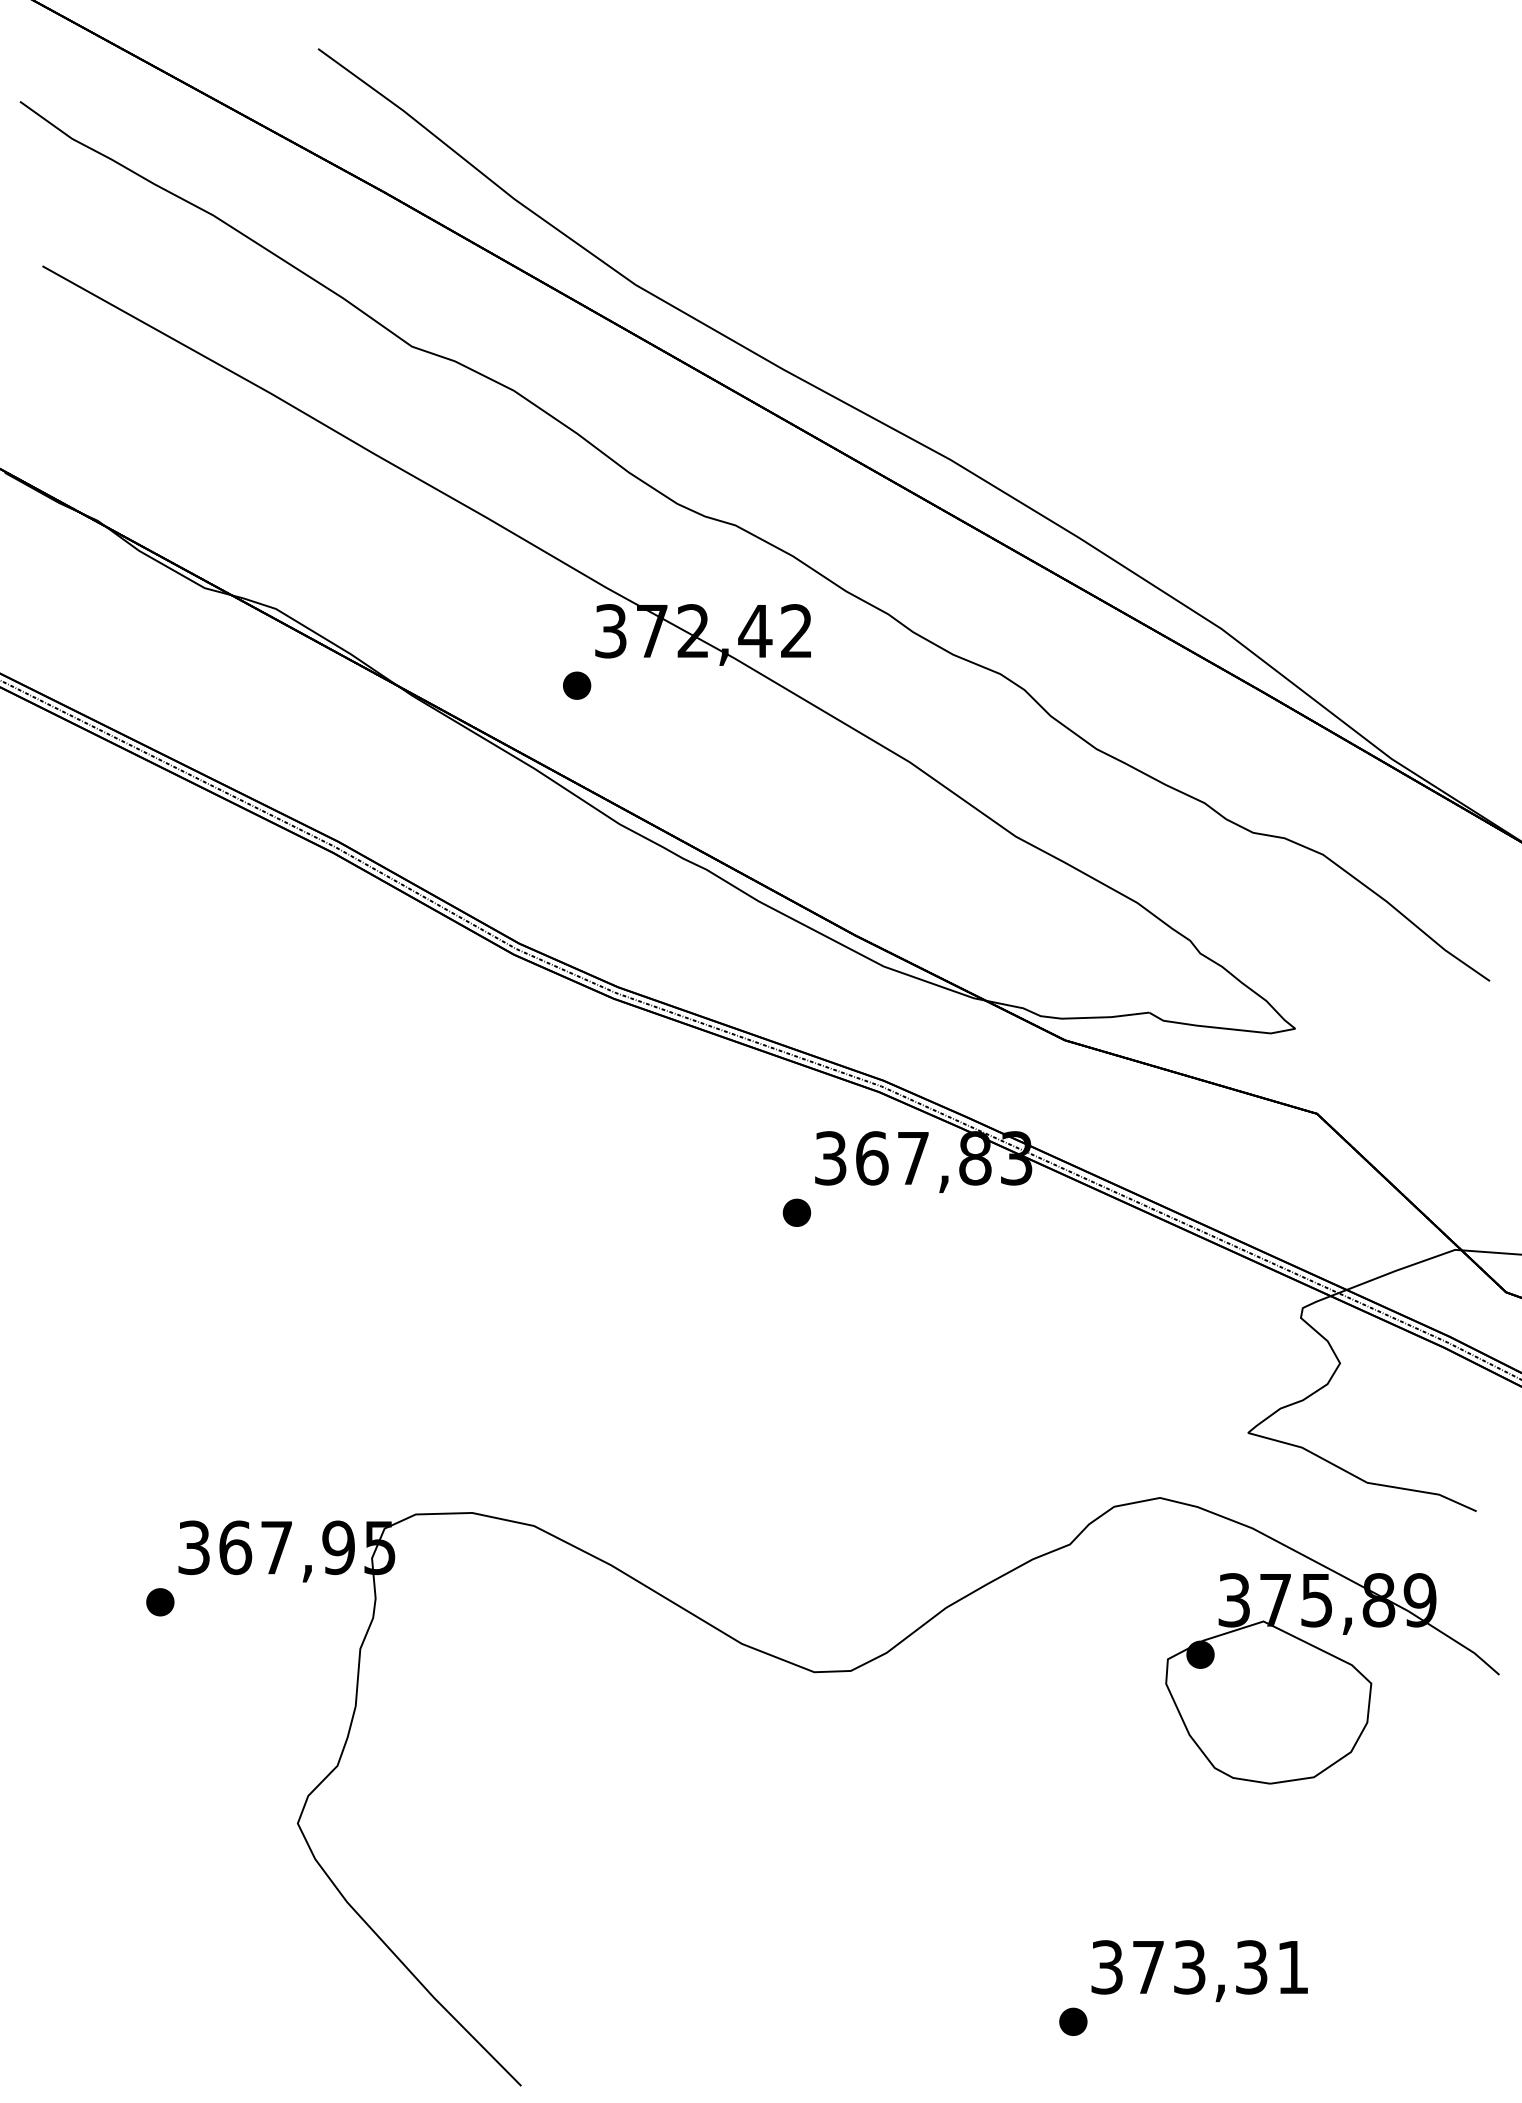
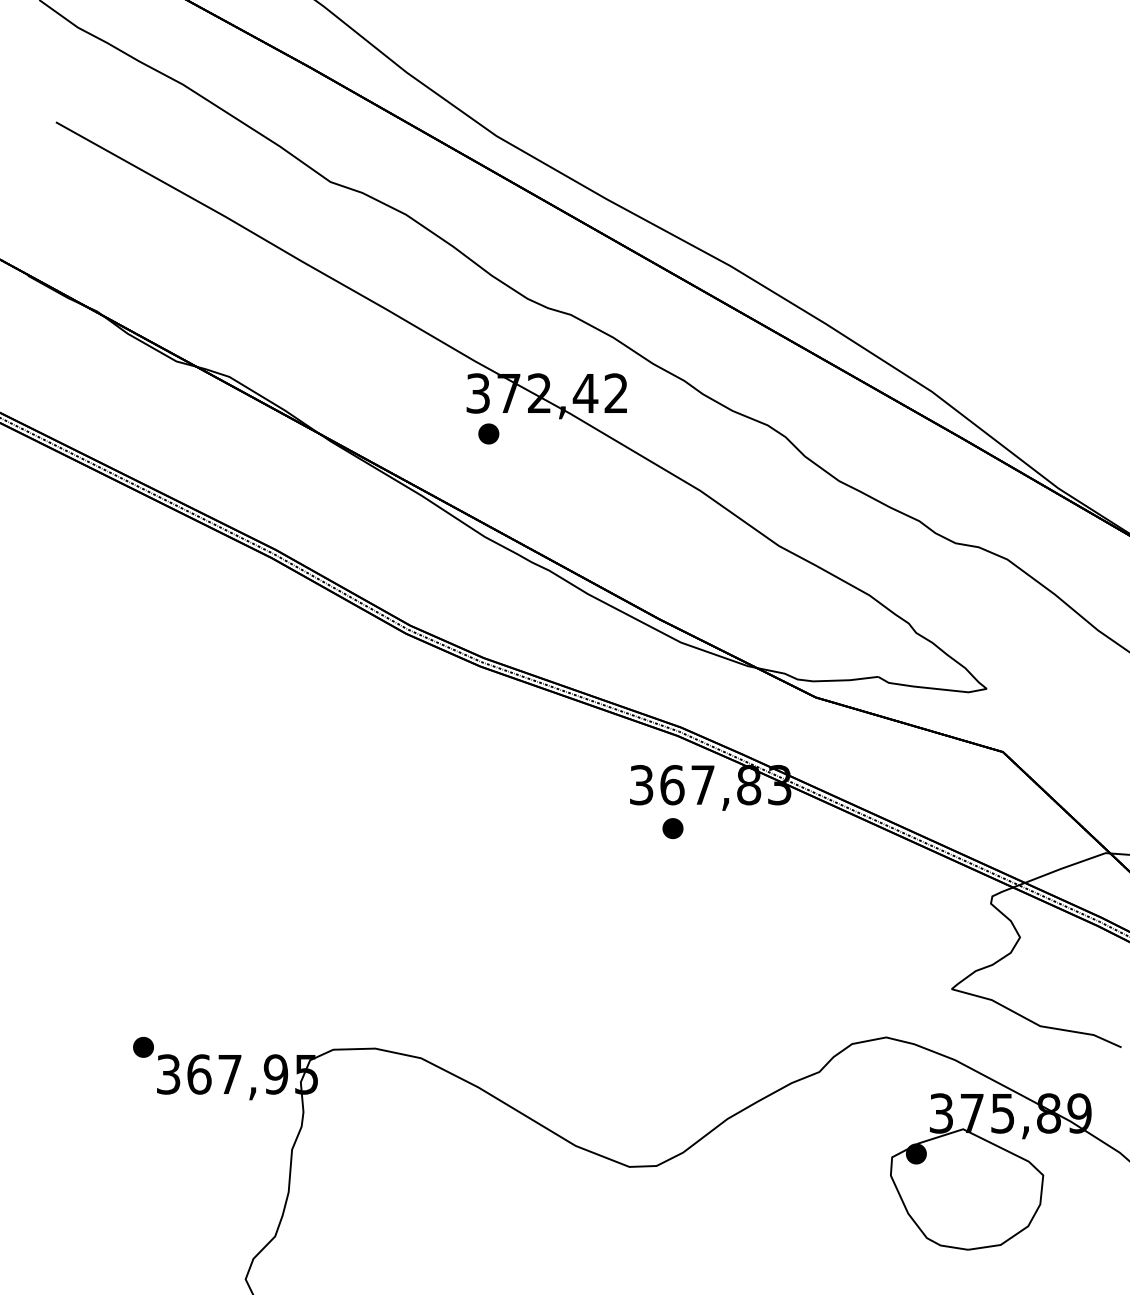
part: (577, 685) -> (489, 433), moved
part: (796, 1212) -> (672, 828), moved
part: (160, 1602) -> (143, 1047), moved

